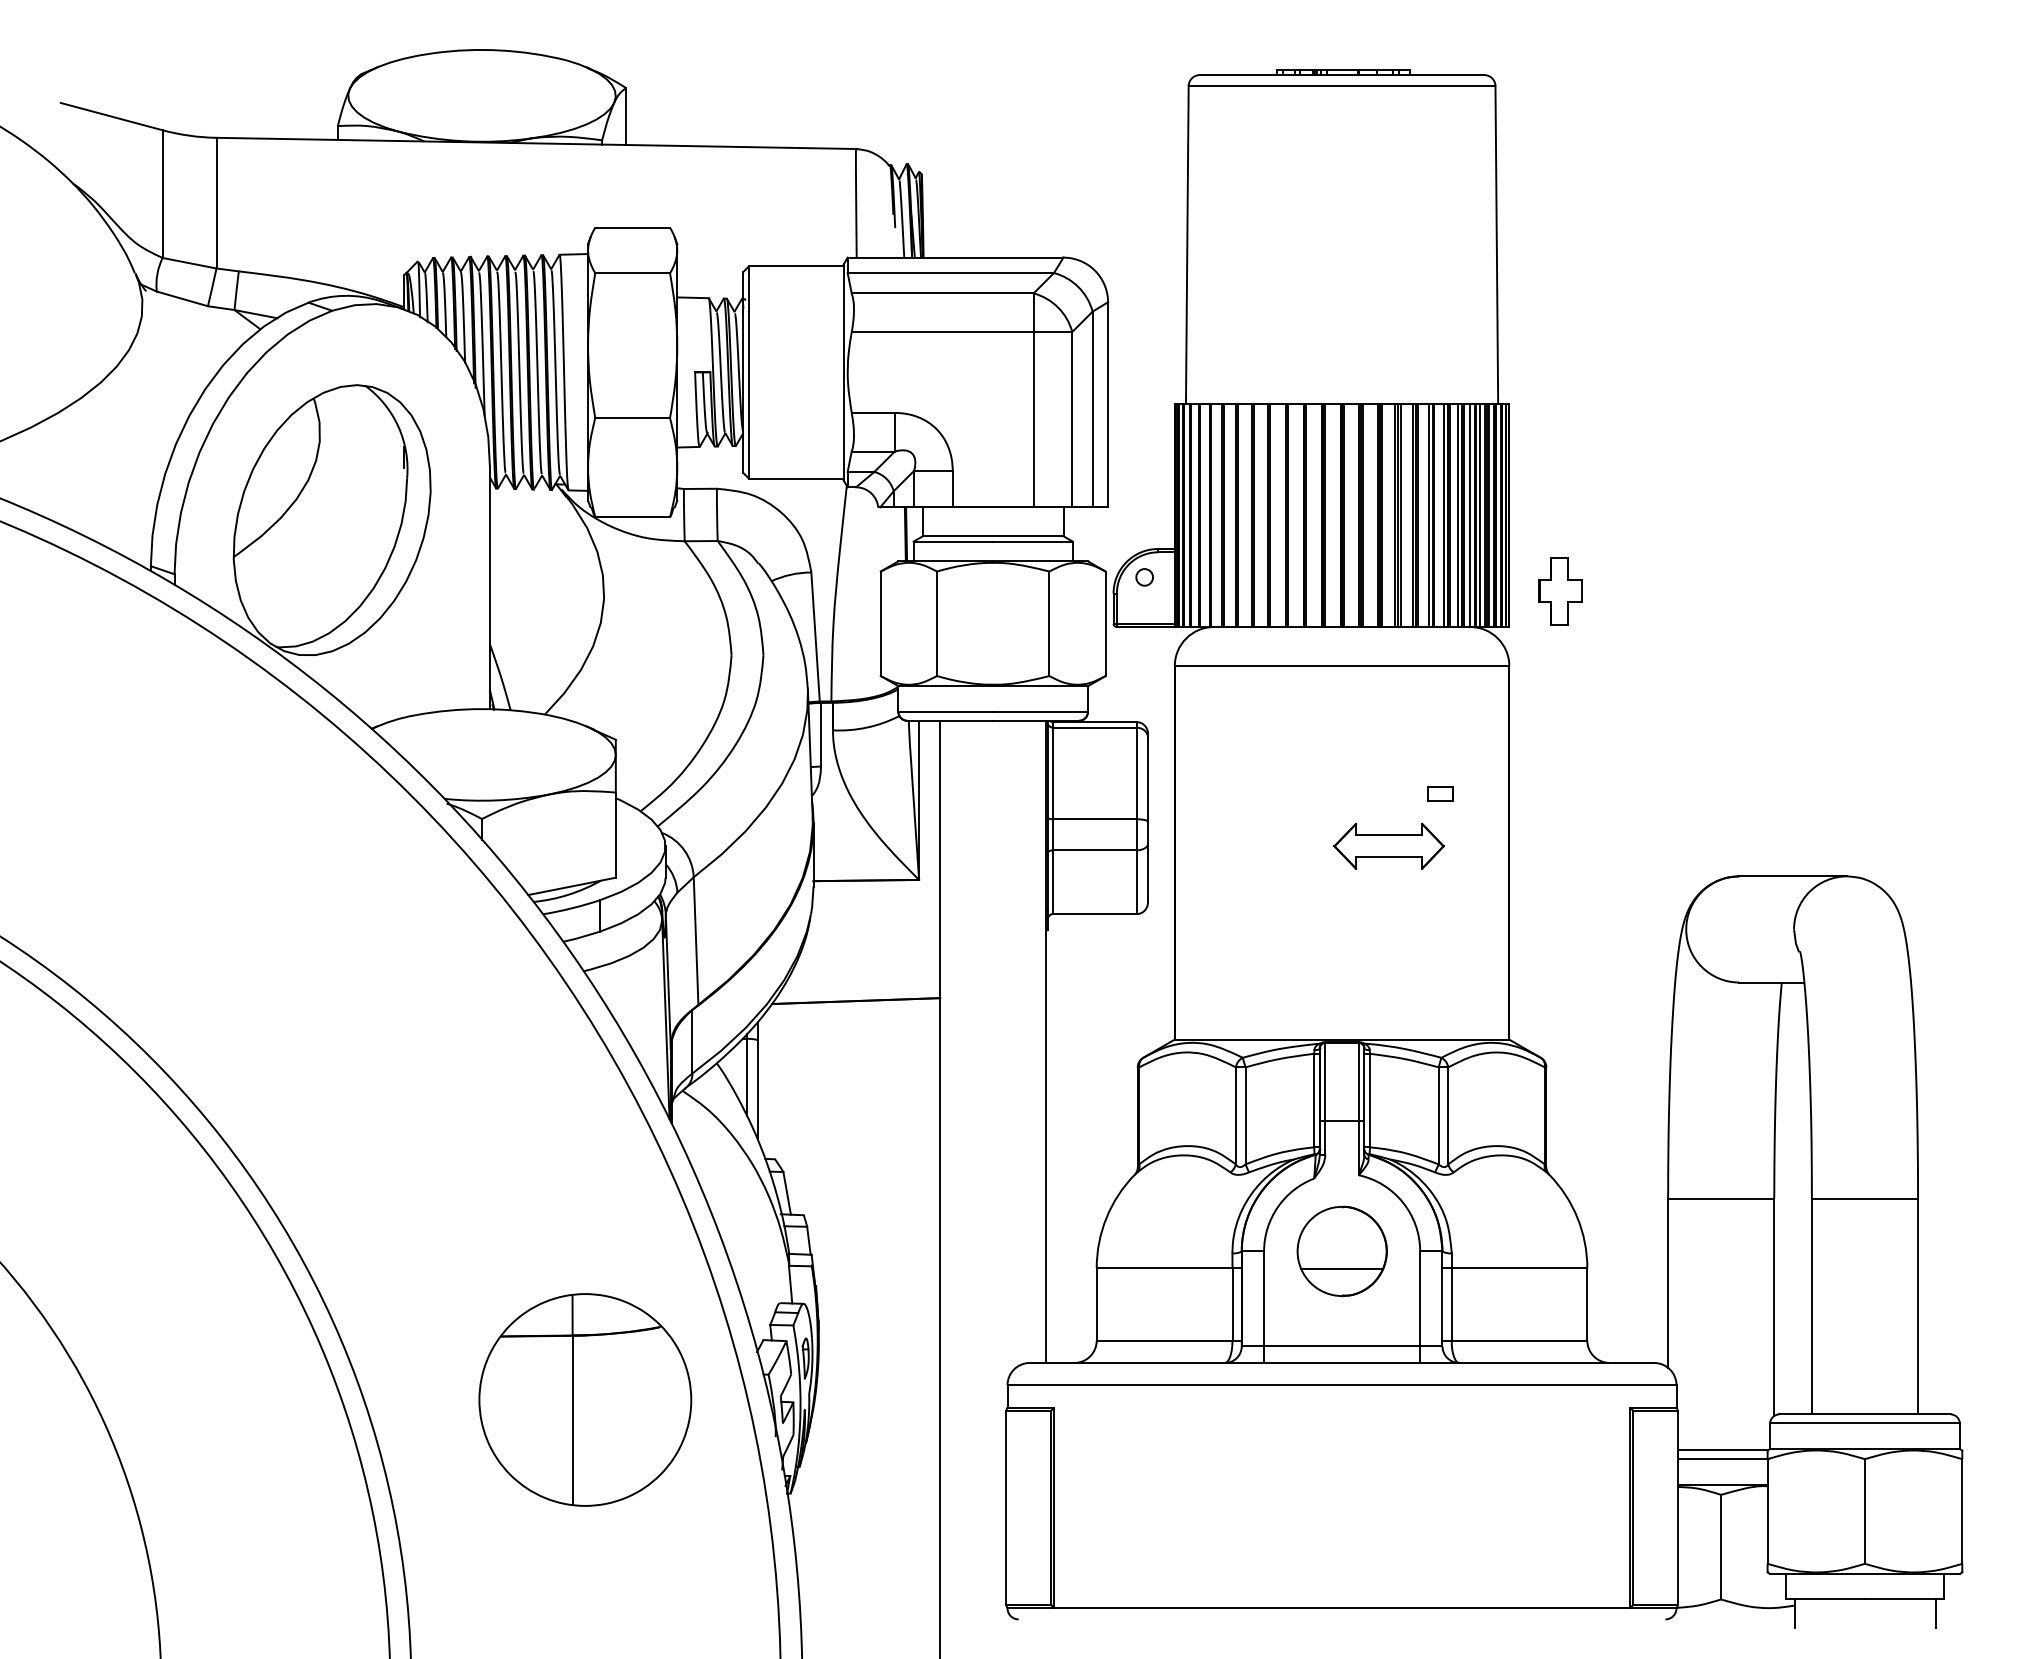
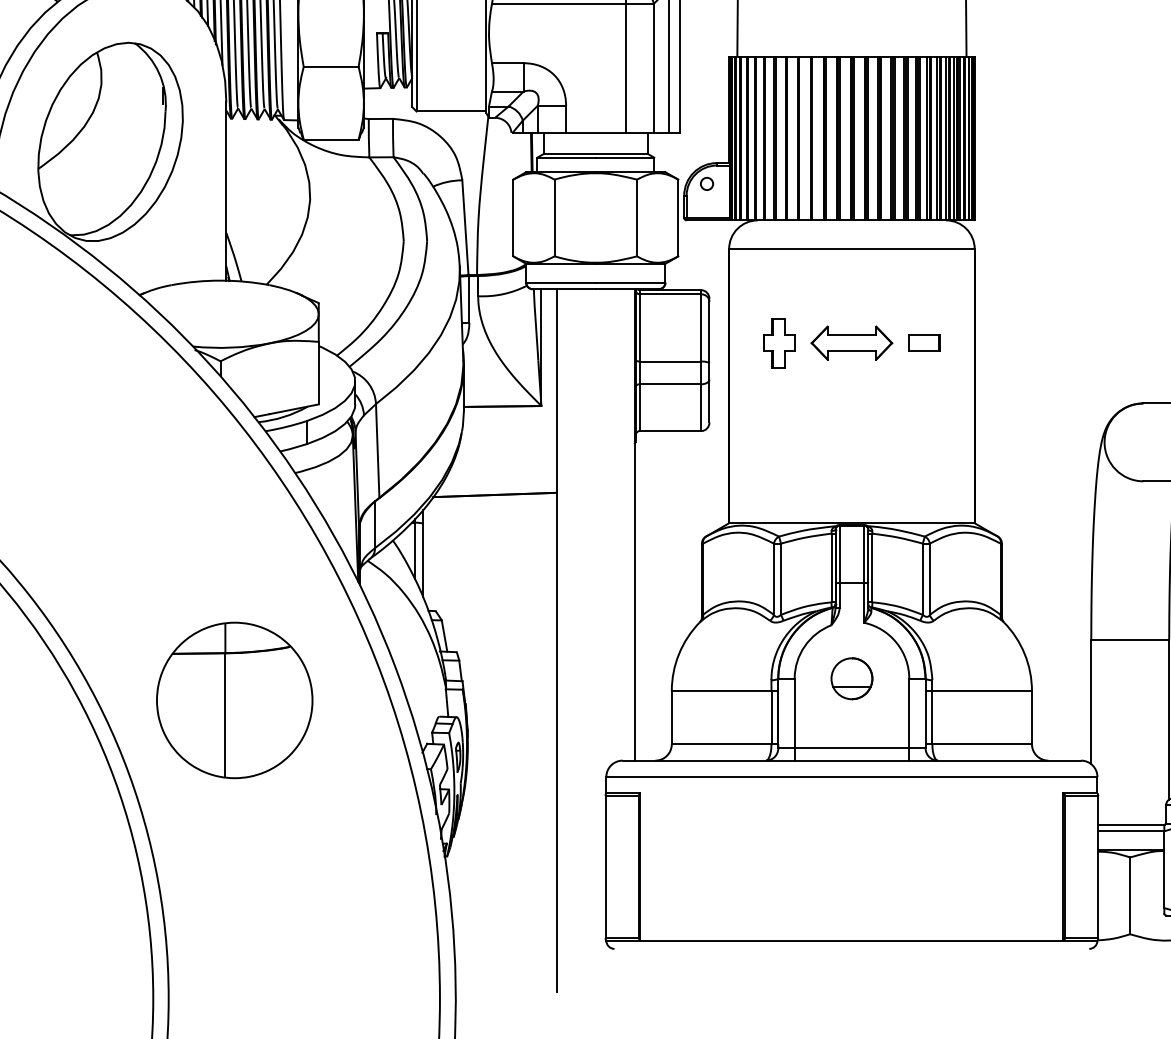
part: (1560, 591) -> (779, 343), moved
part: (1440, 793) -> (924, 342), size x1.67
part: (1388, 845) -> (851, 342), moved
part: (1341, 1251) -> (851, 678), size x0.62
part: (585, 1399) -> (234, 700), moved

